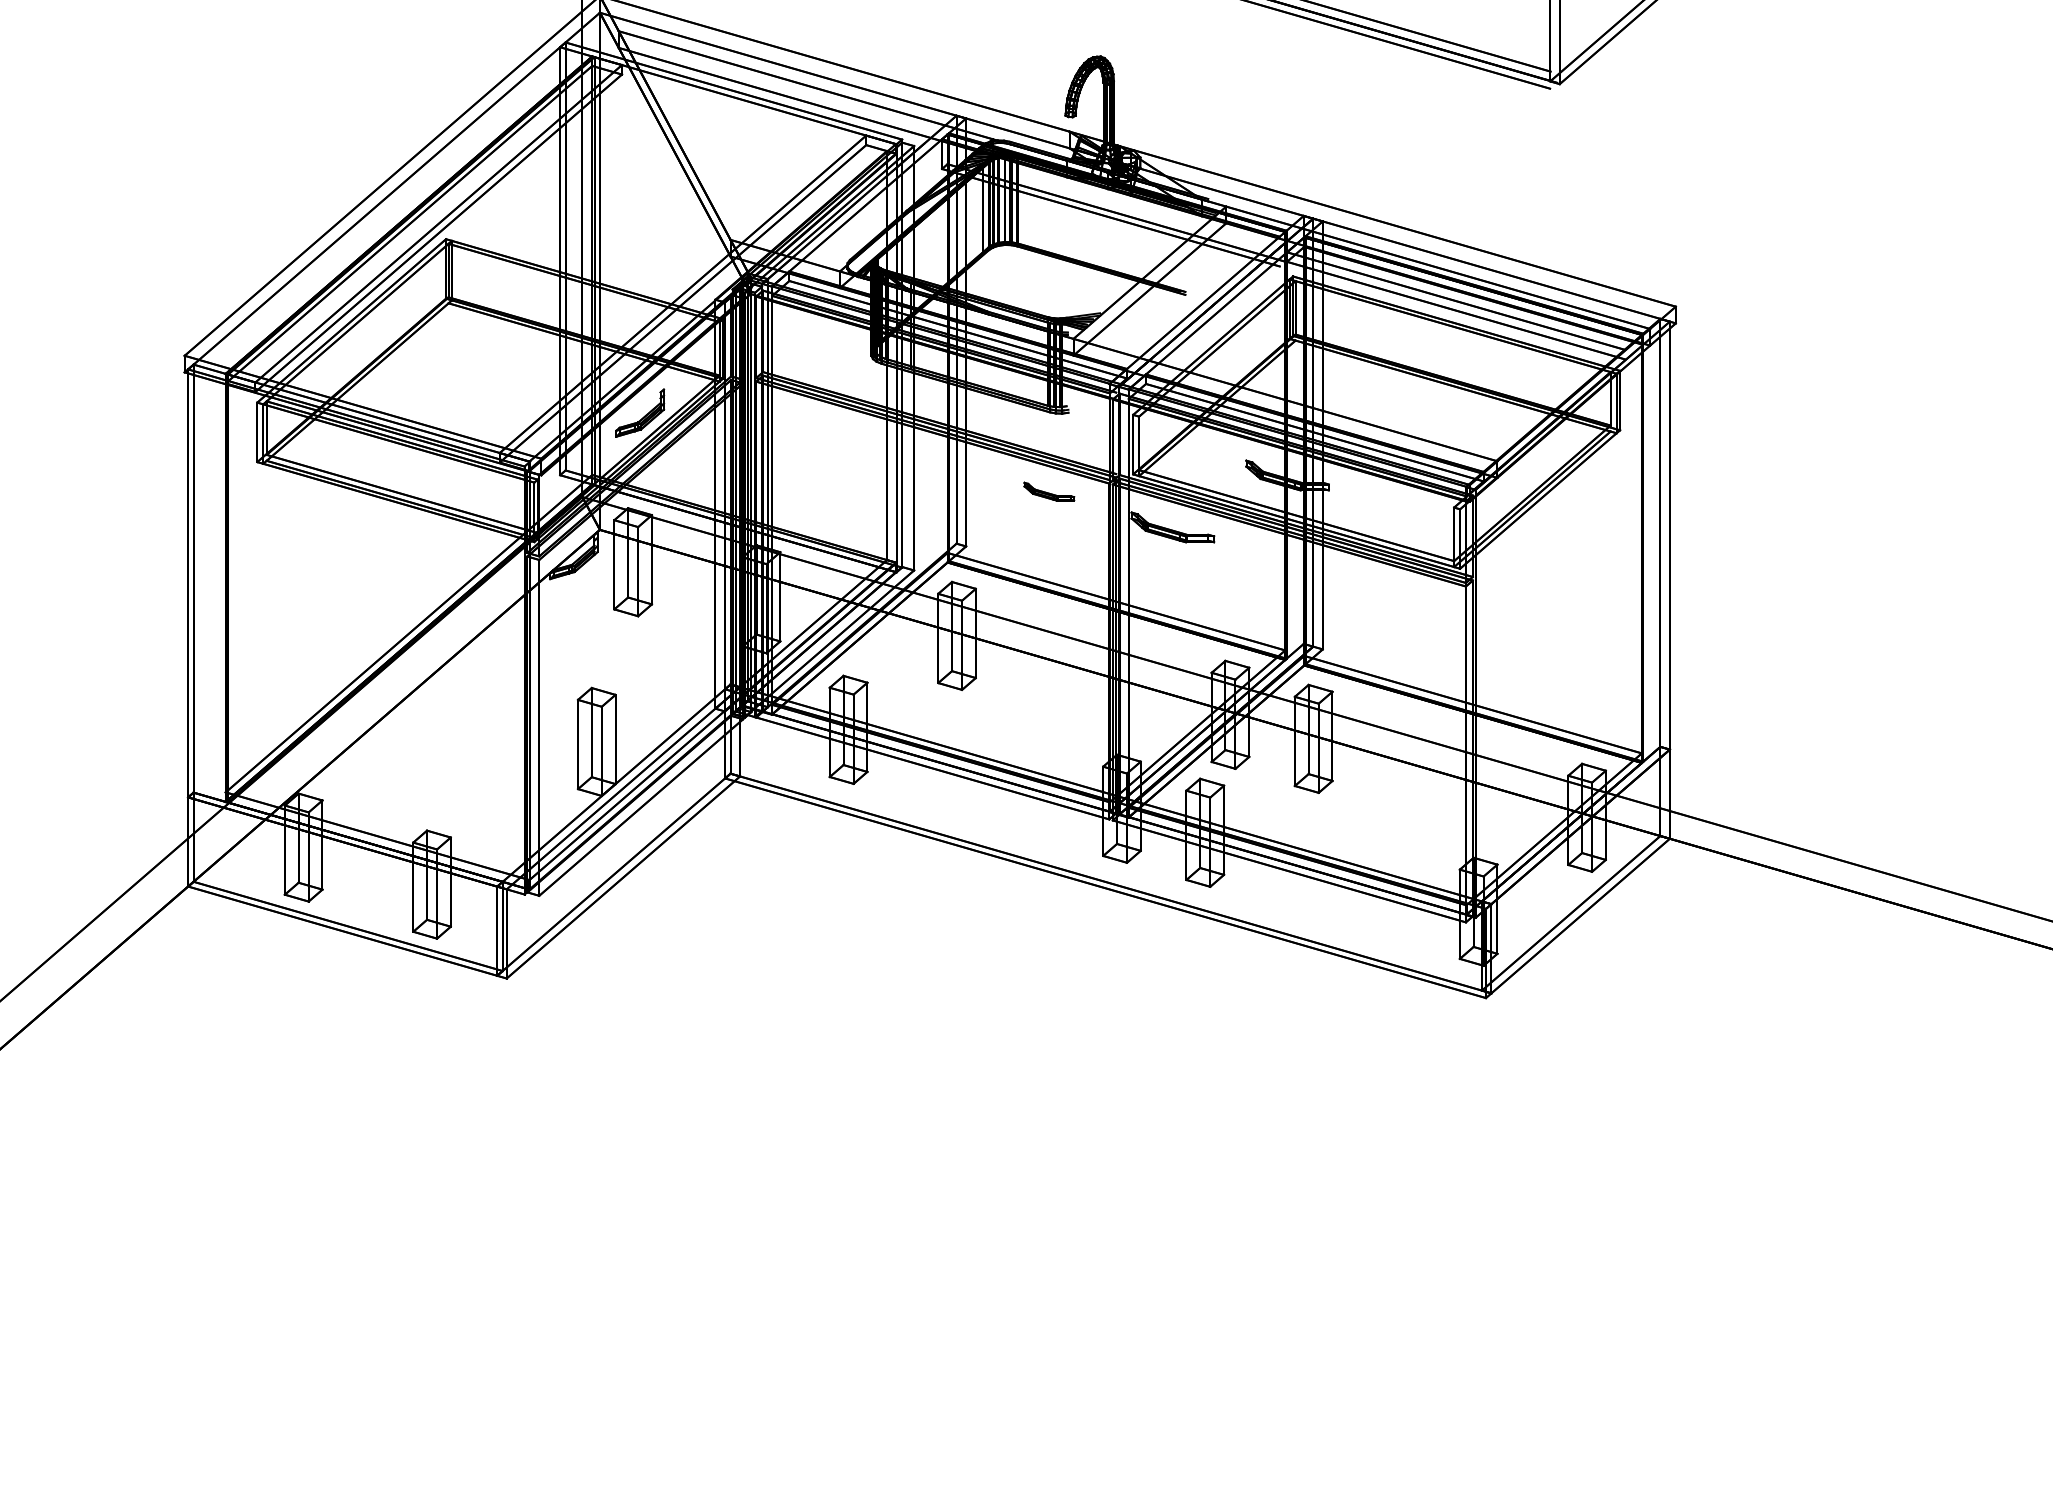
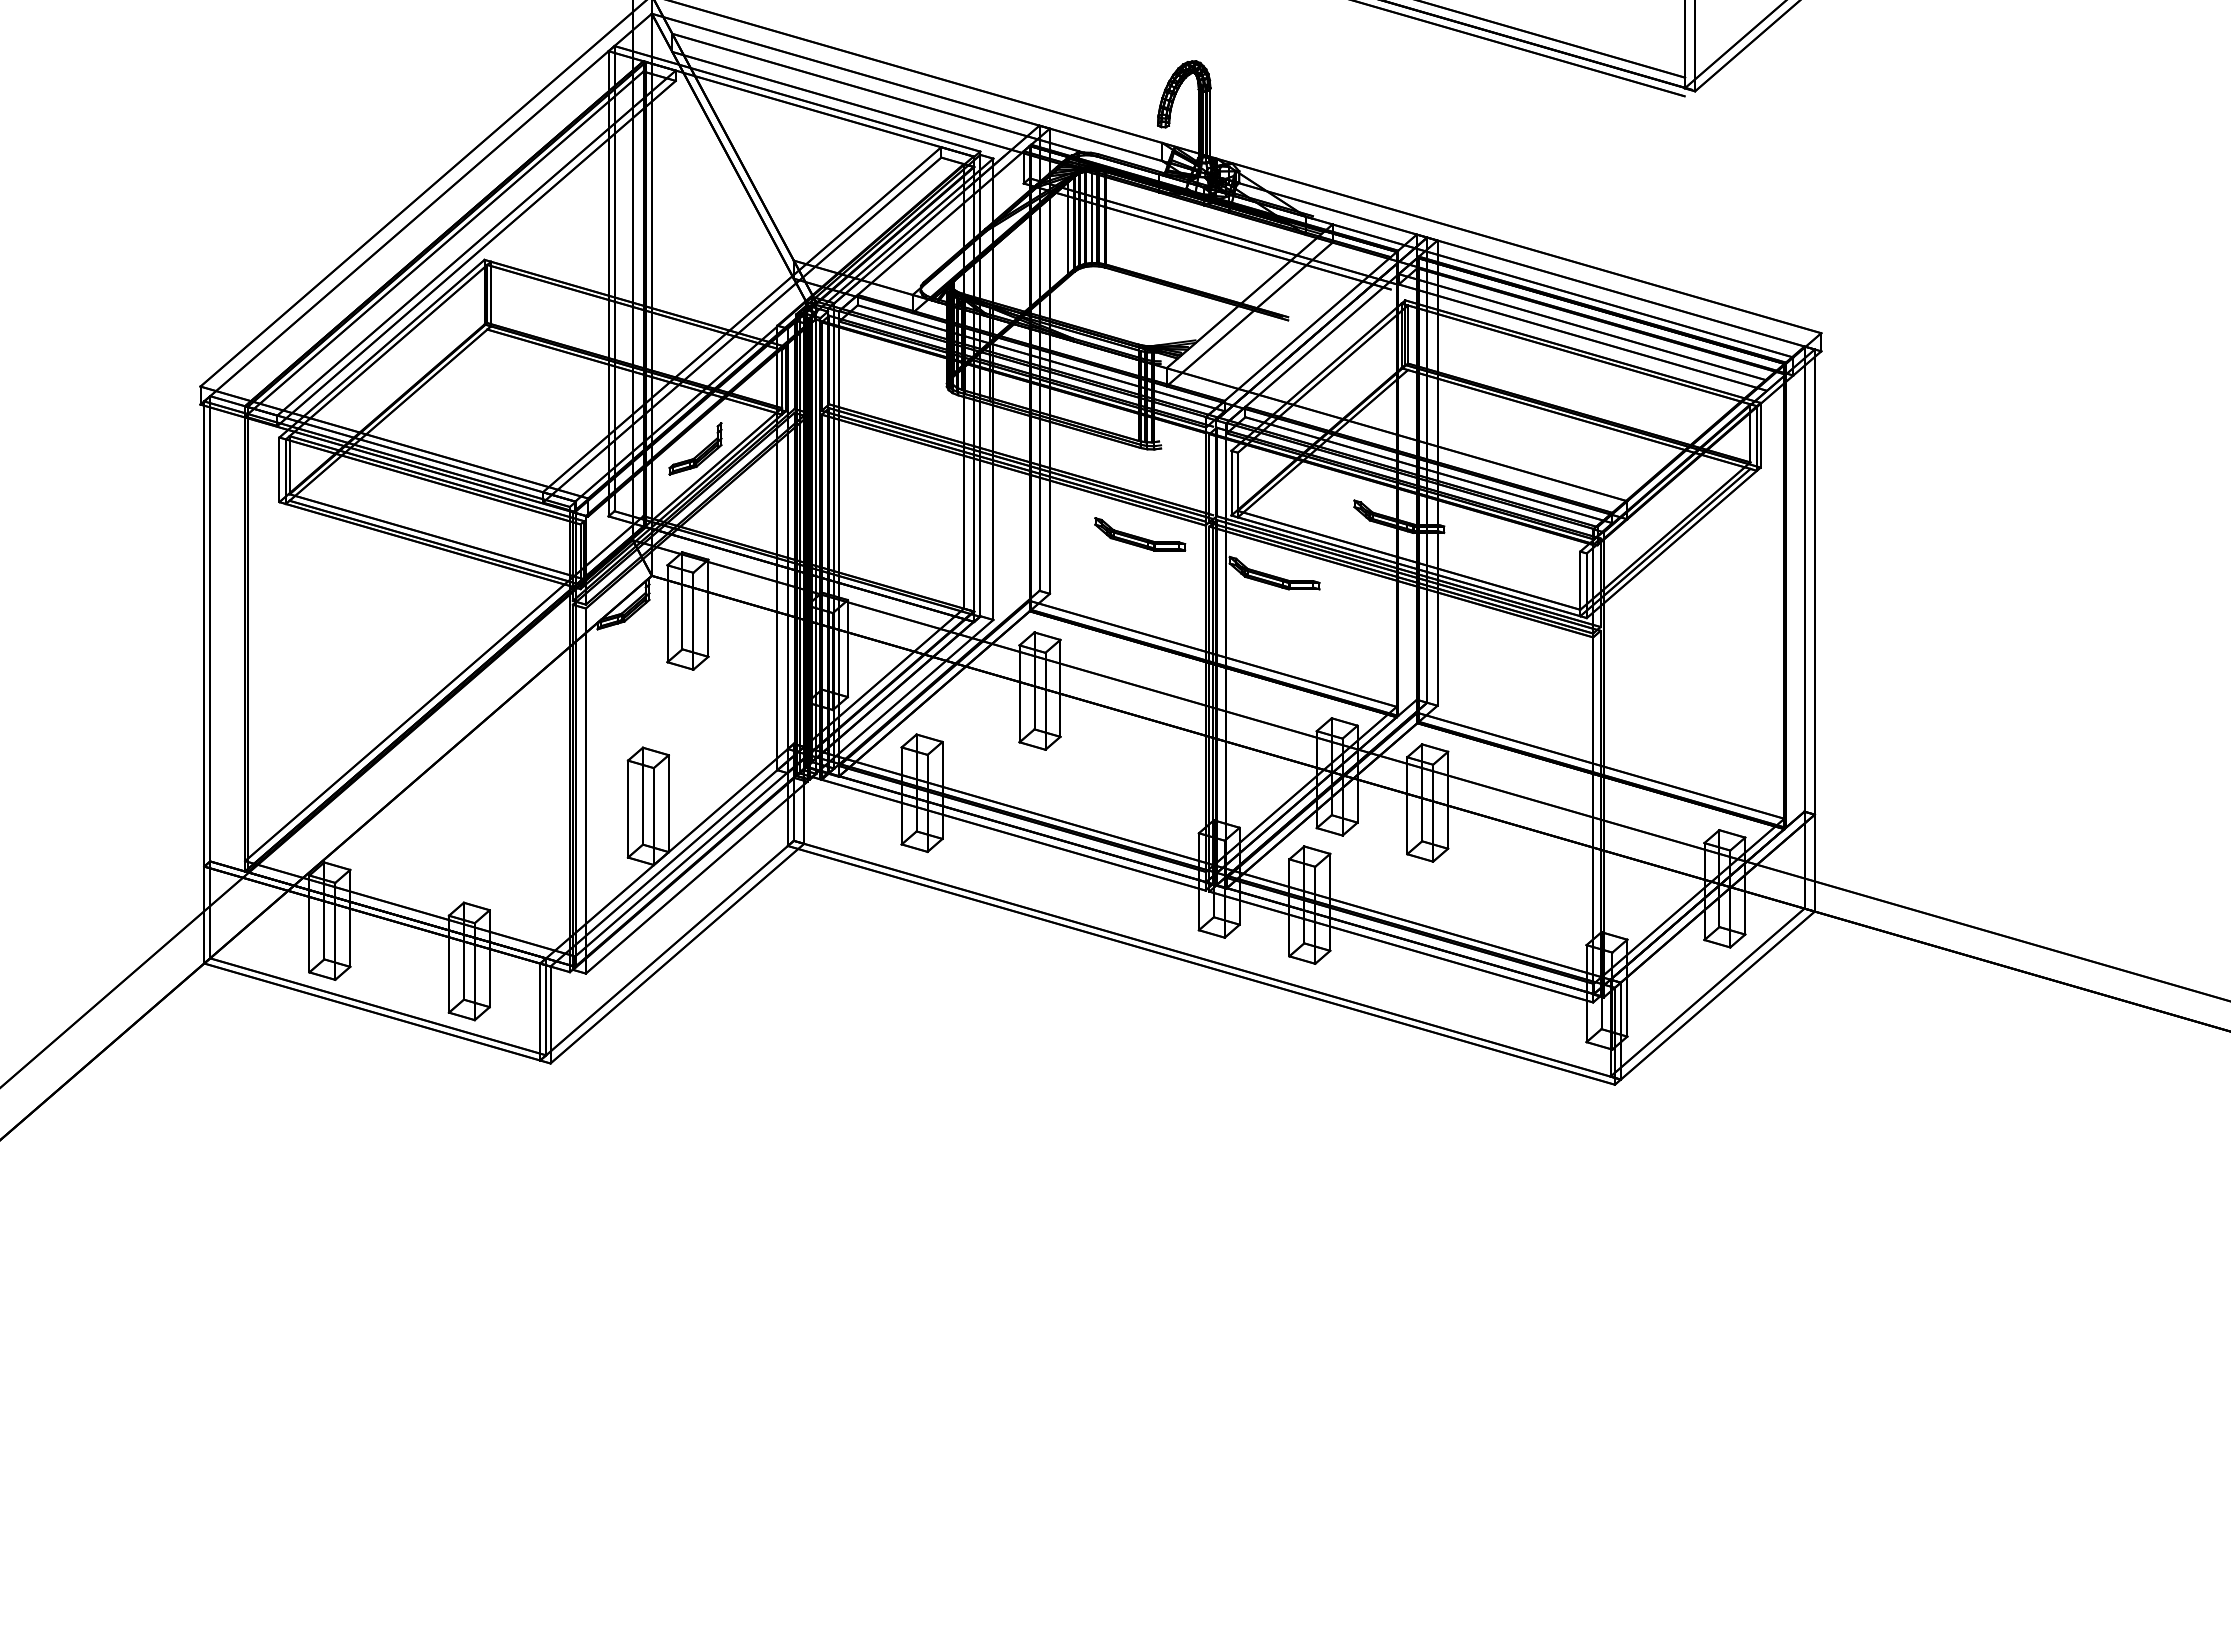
part: (1049, 491) -> (1140, 534), size x1.67

